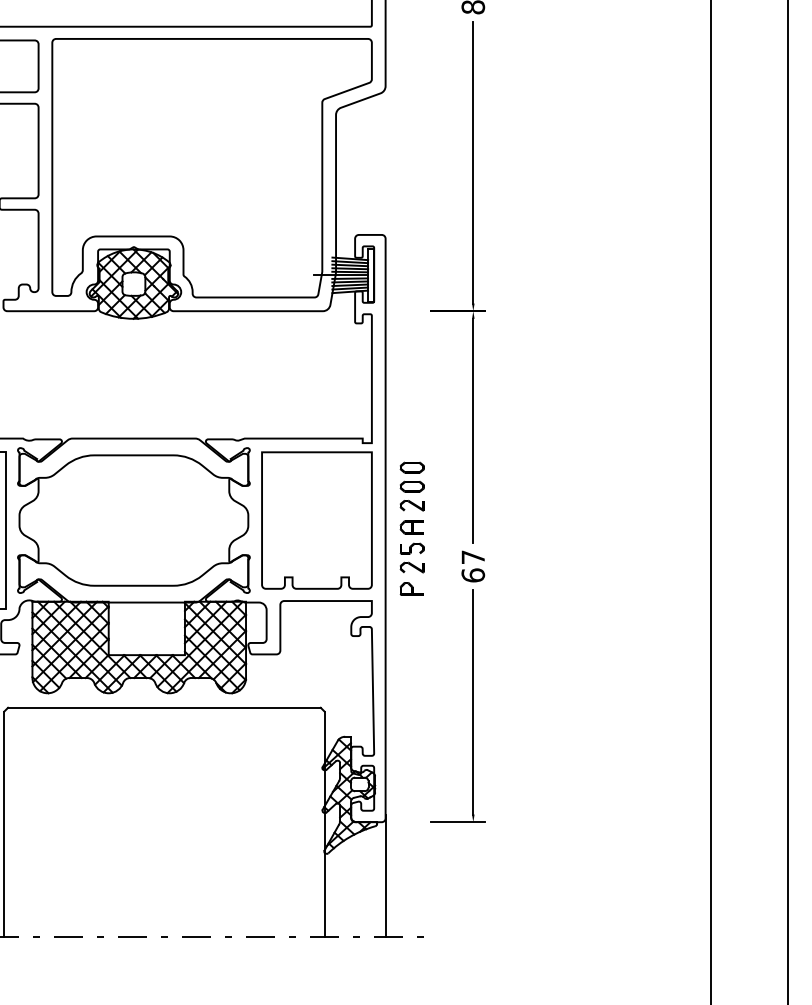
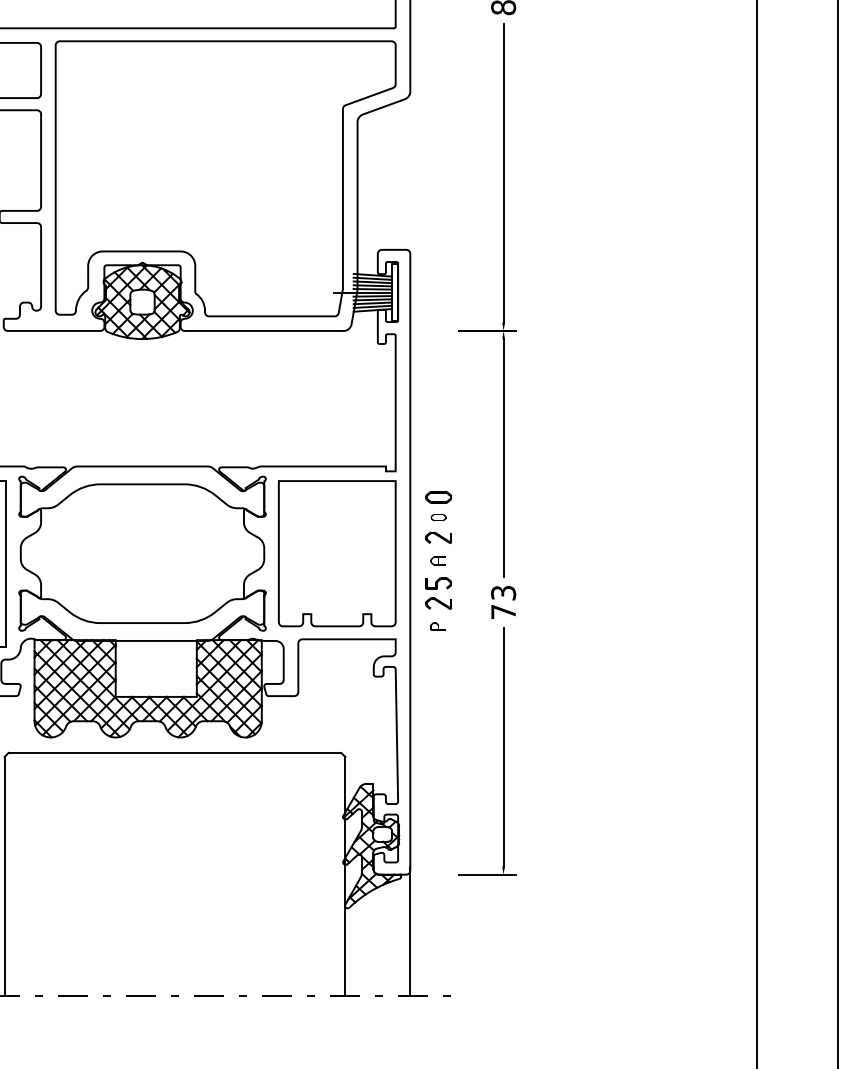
part: (412, 486) -> (438, 517), size x0.6
part: (411, 526) -> (437, 560), size x0.6
text: (473, 566) -> (503, 602), 67 -> 73
part: (411, 588) -> (437, 626), size x0.6

